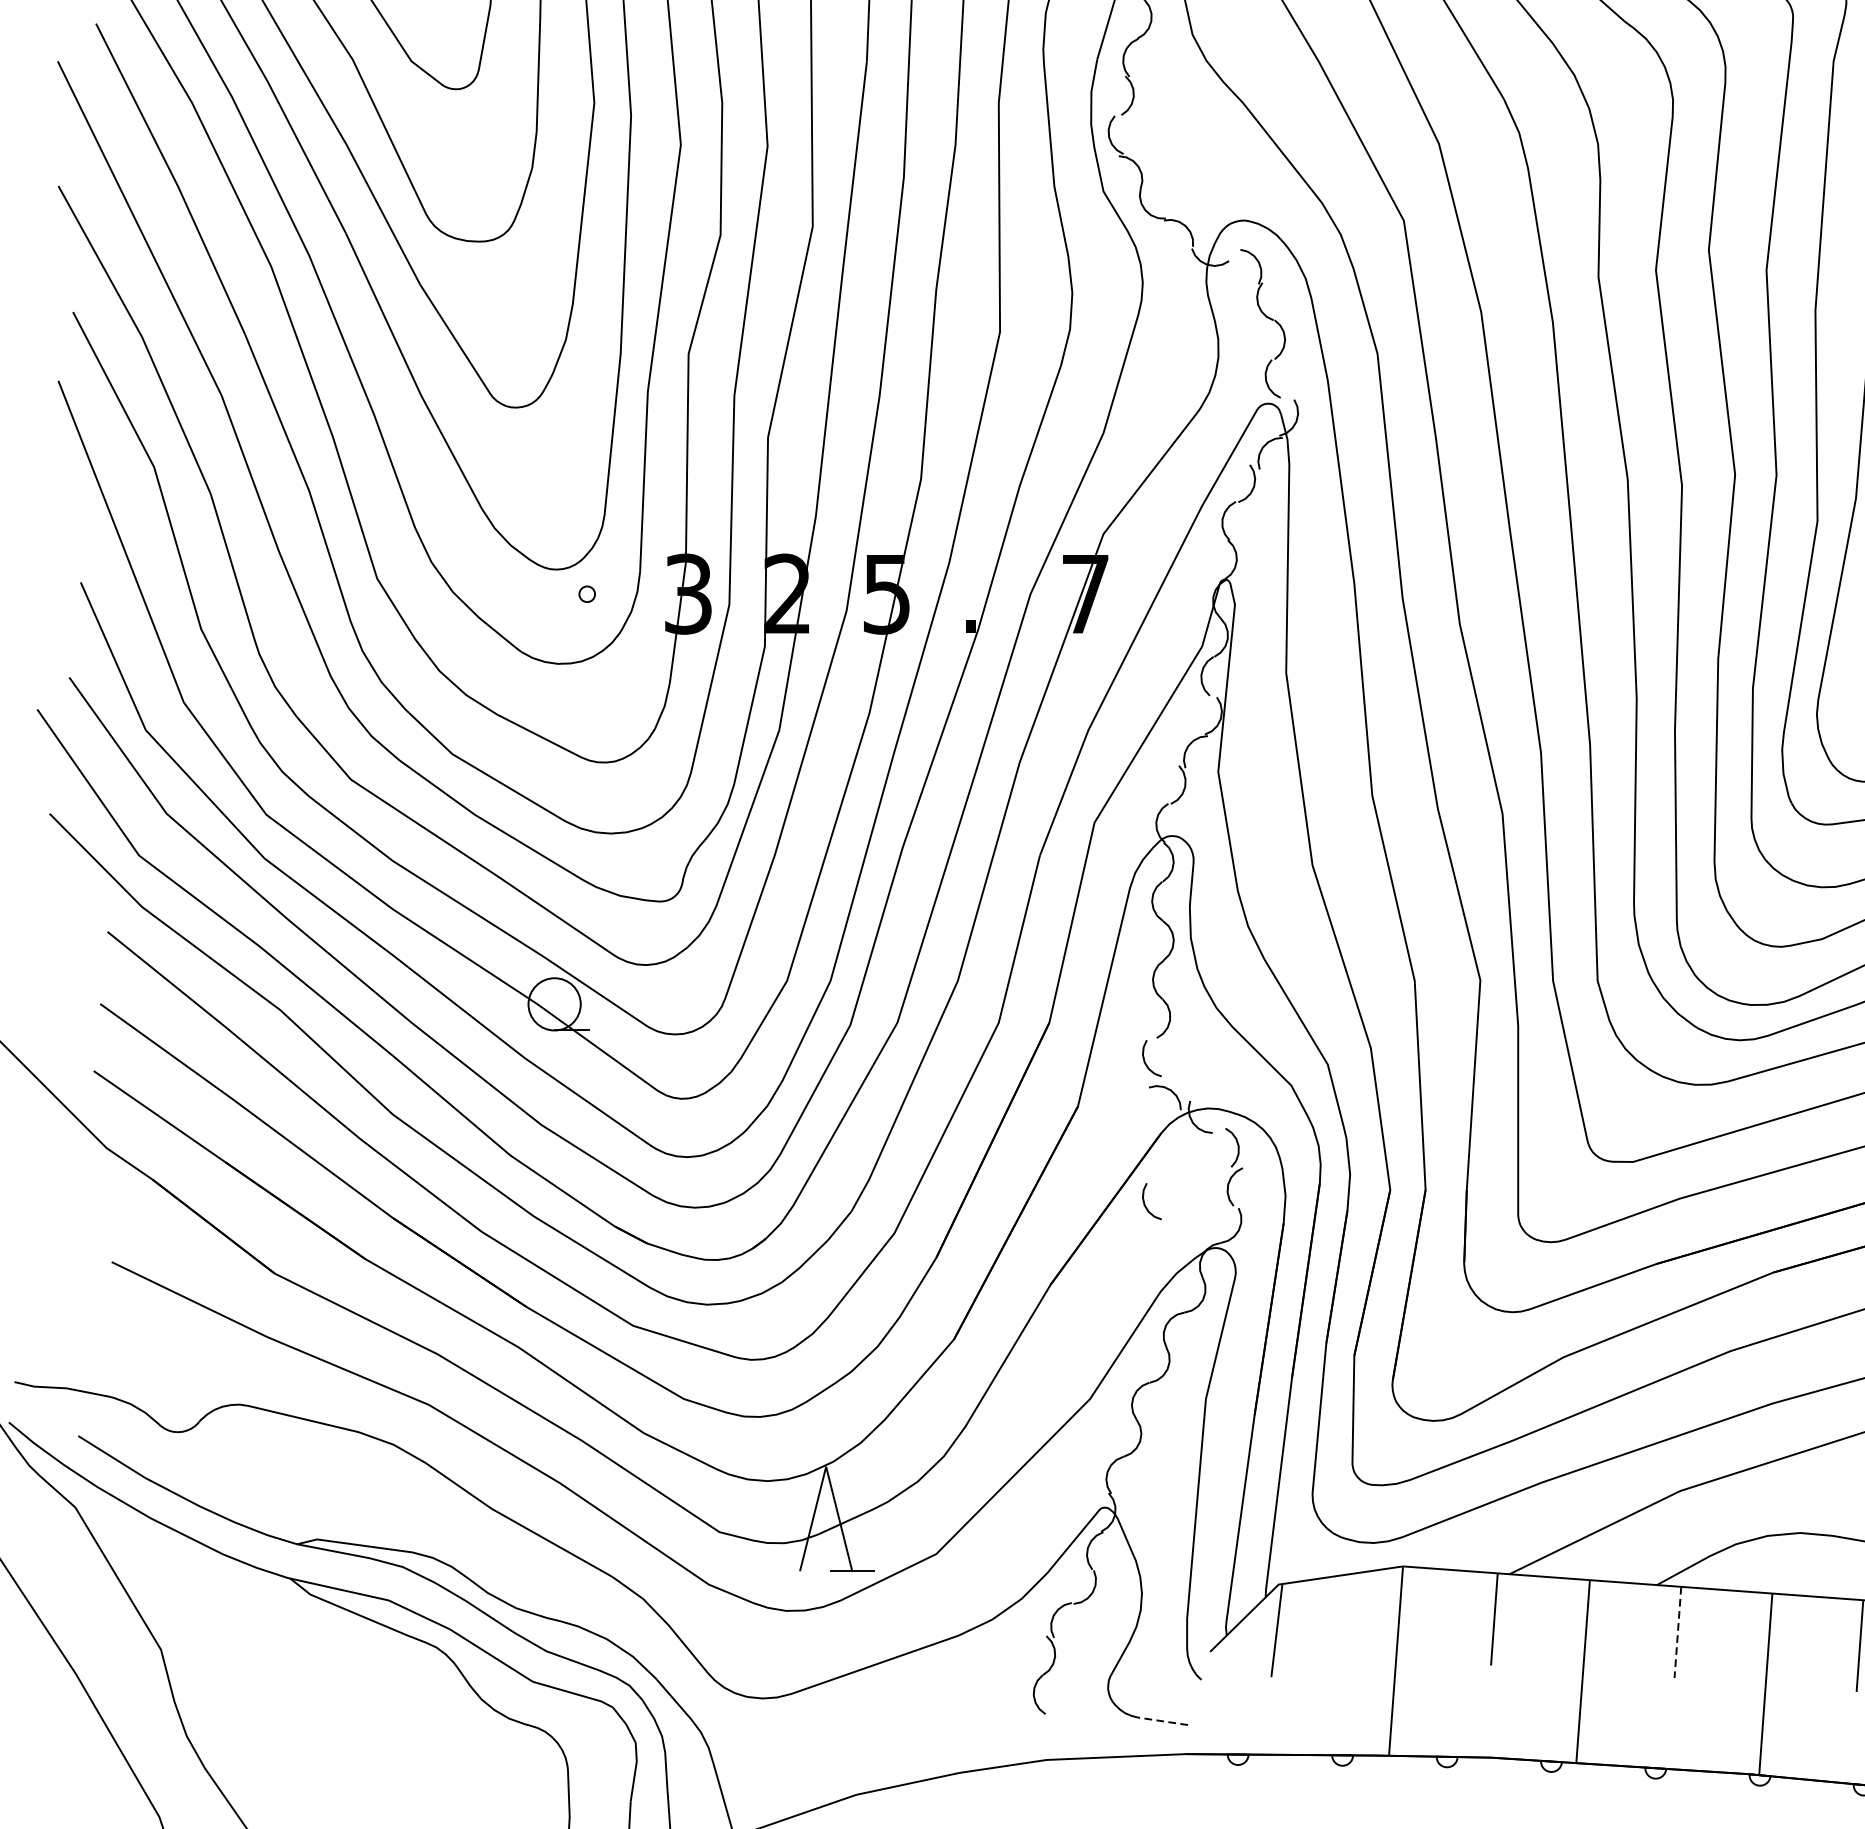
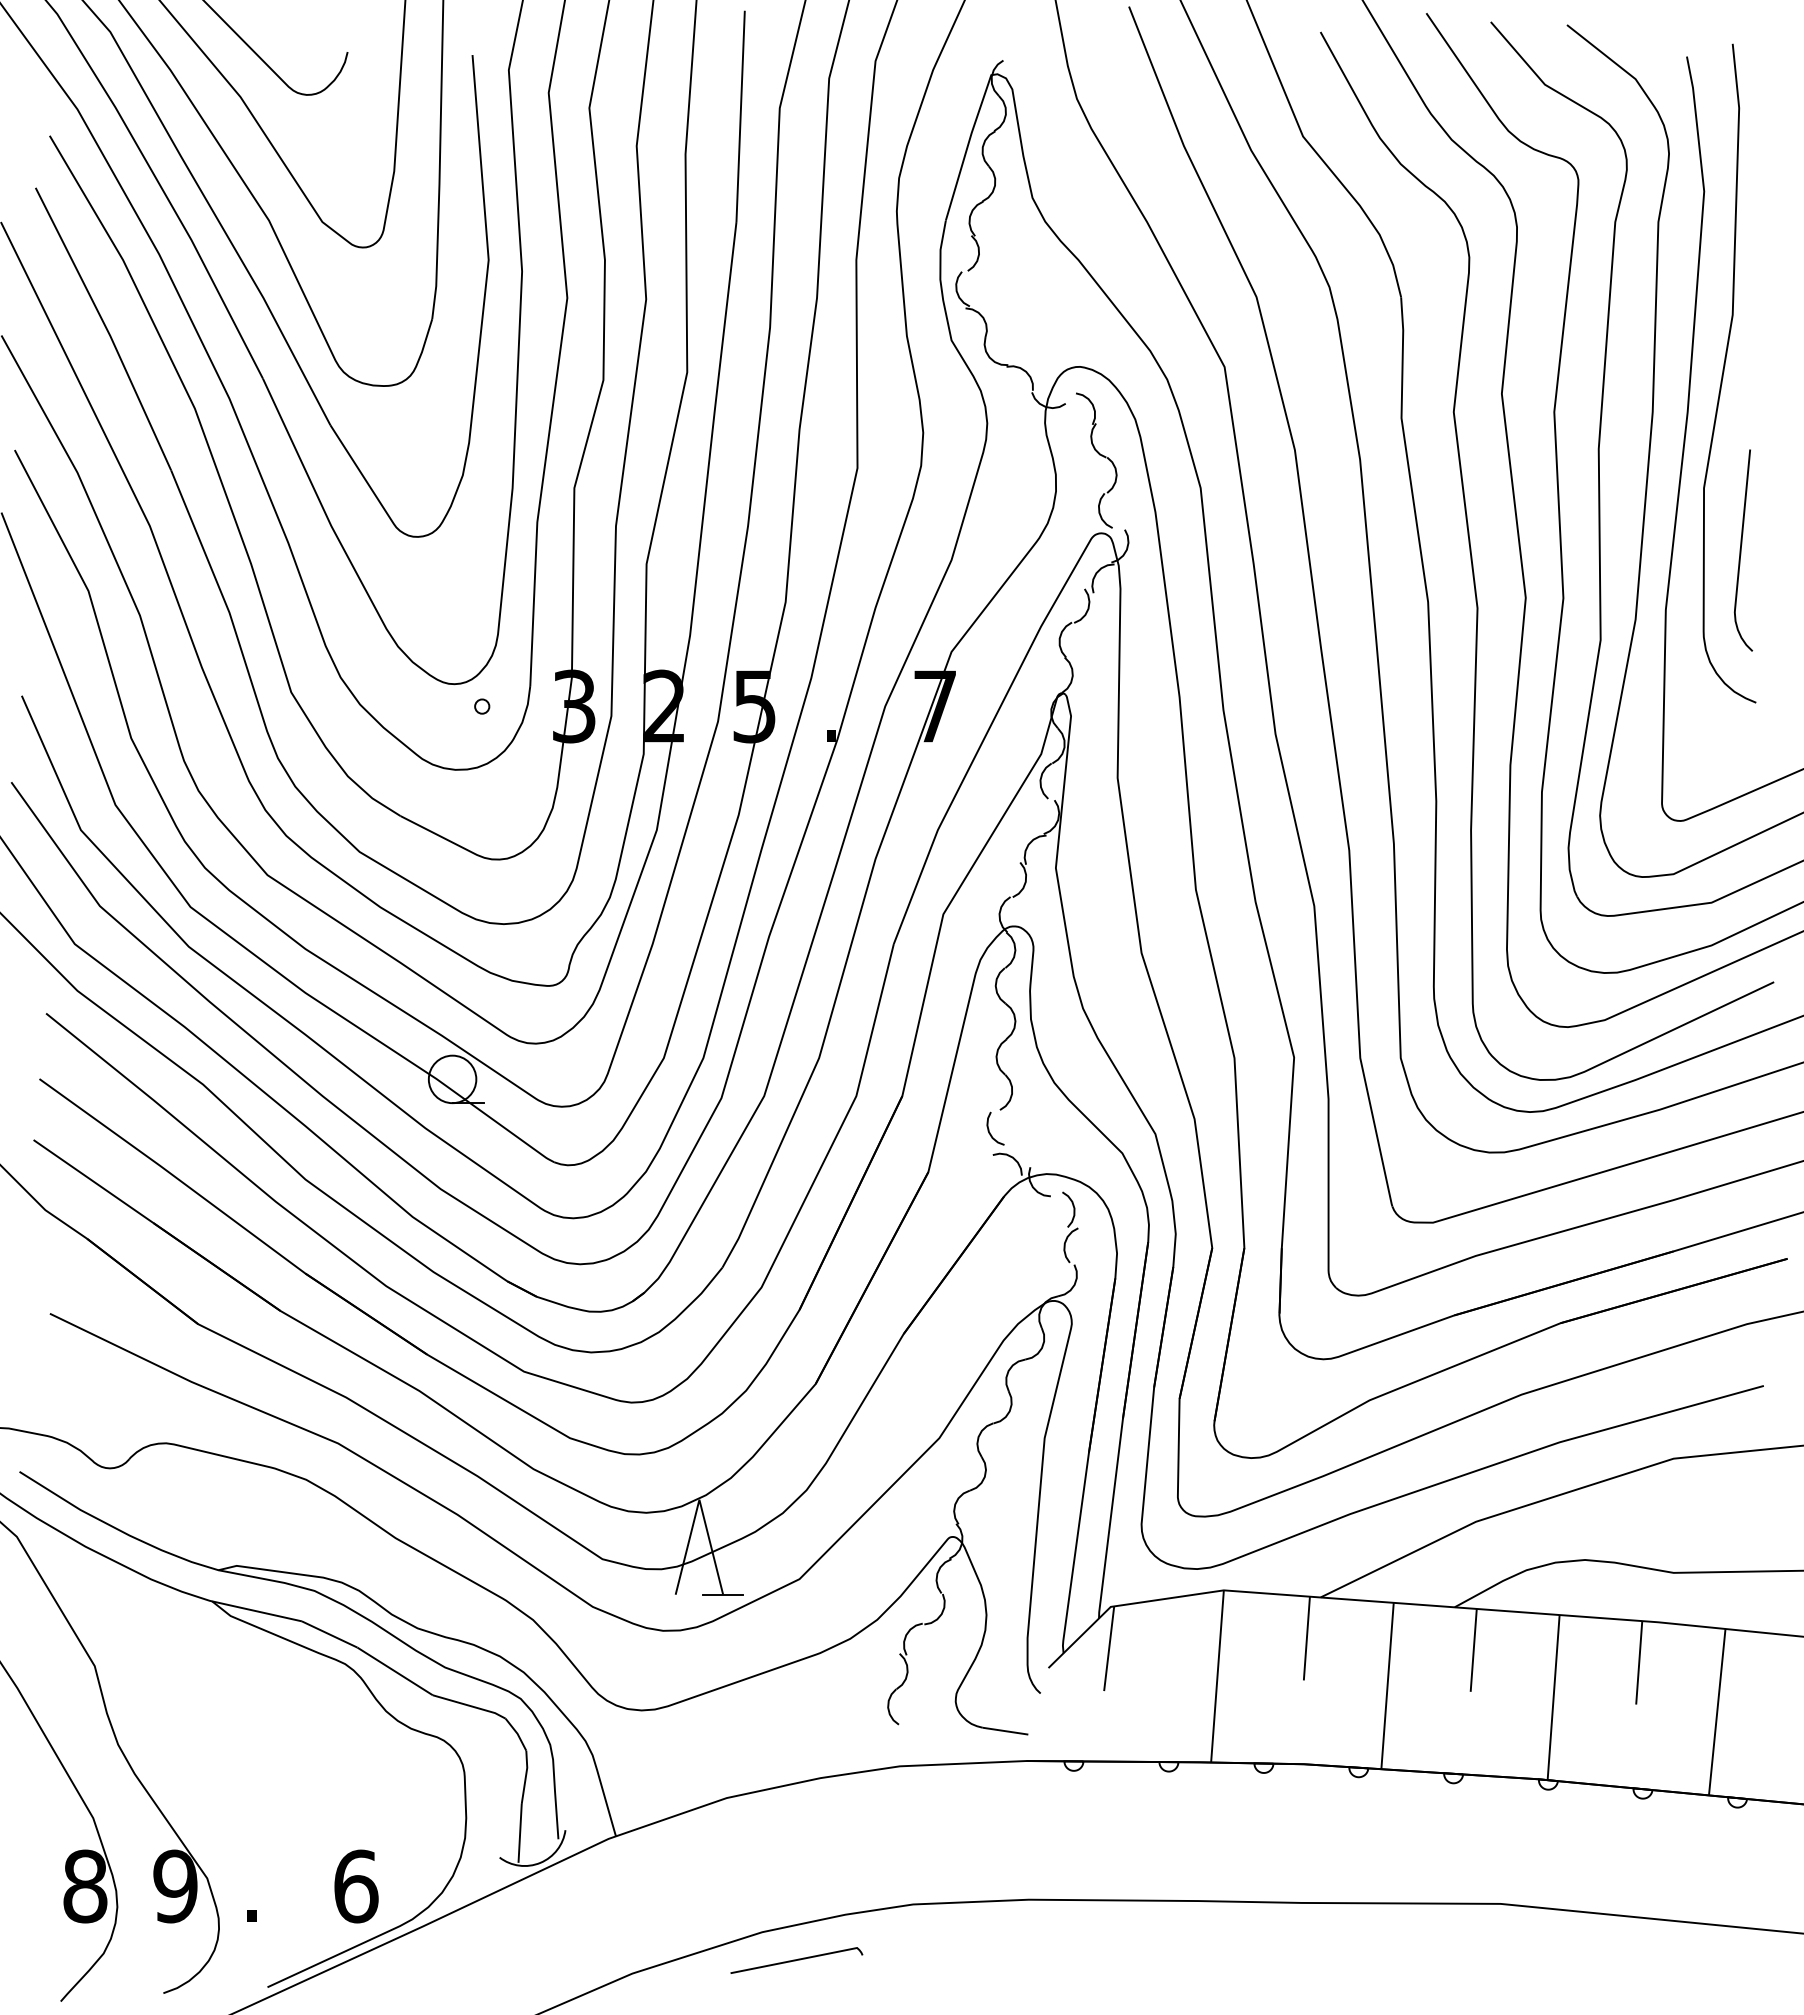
curve: (1145, 1202) -> (989, 1259), removed
line: (1677, 1632) -> (1473, 1650), dashed -> solid
line: (1162, 1721) -> (1005, 1731), dashed -> solid

